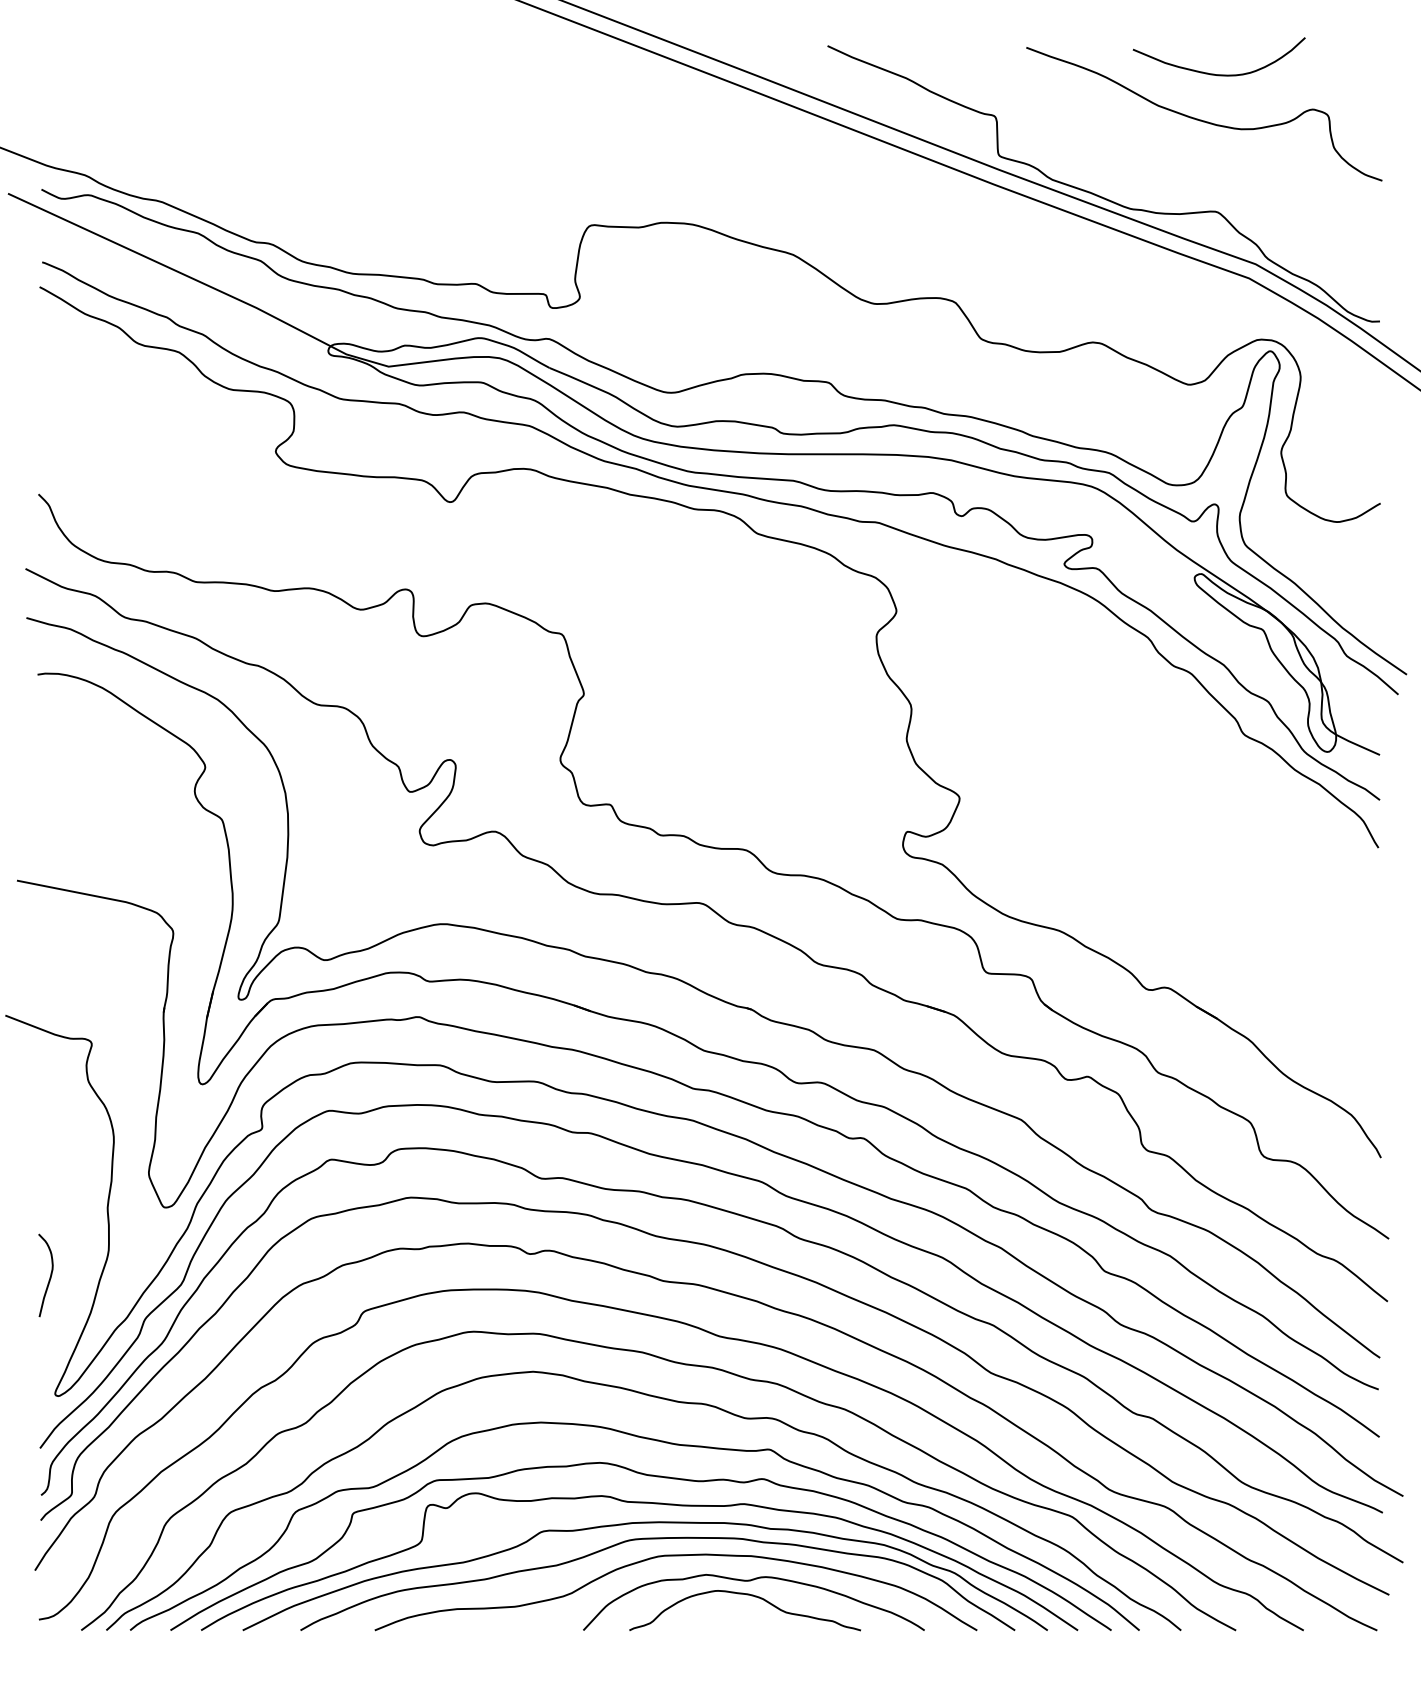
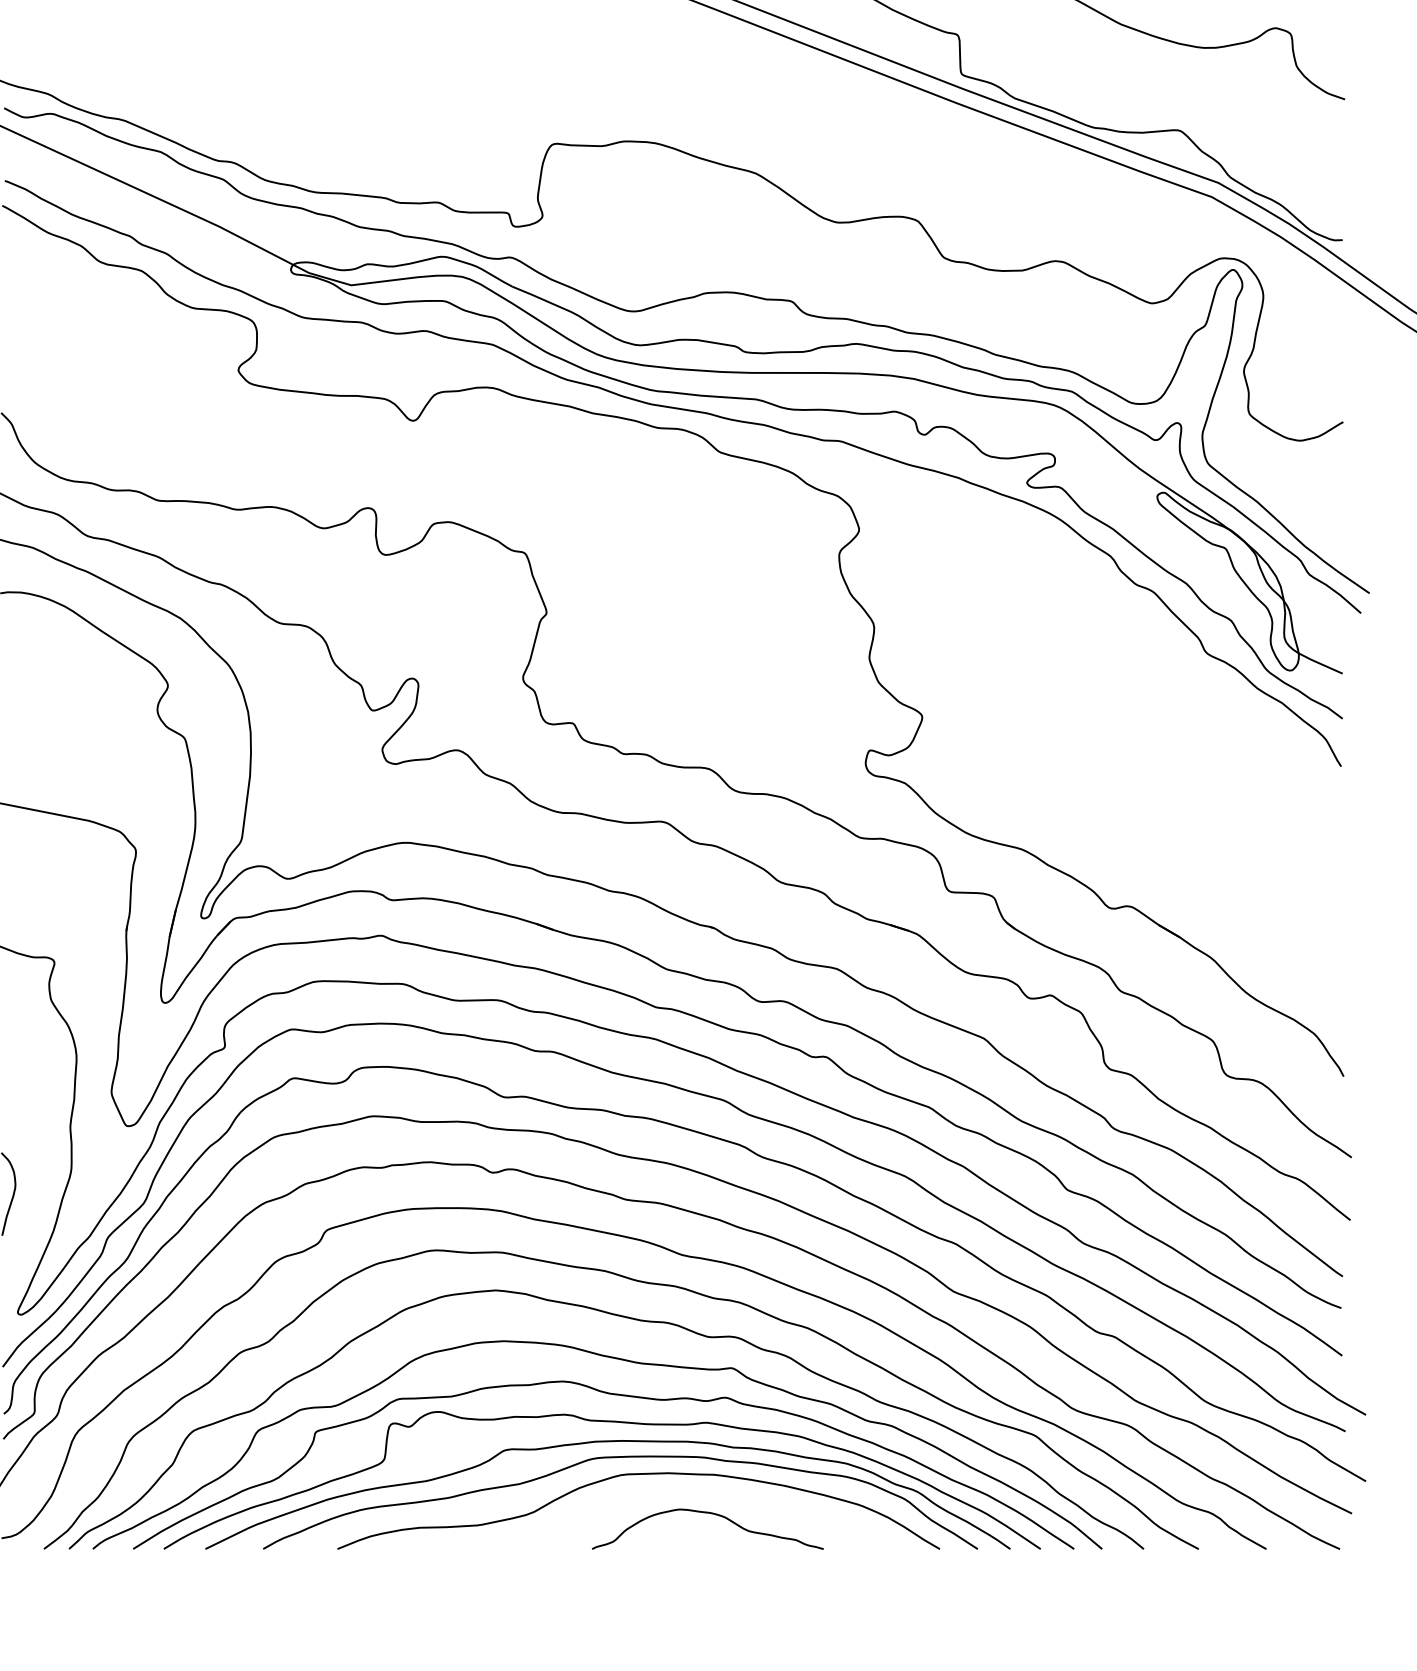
curve: (750, 1581) -> (713, 1500), removed

